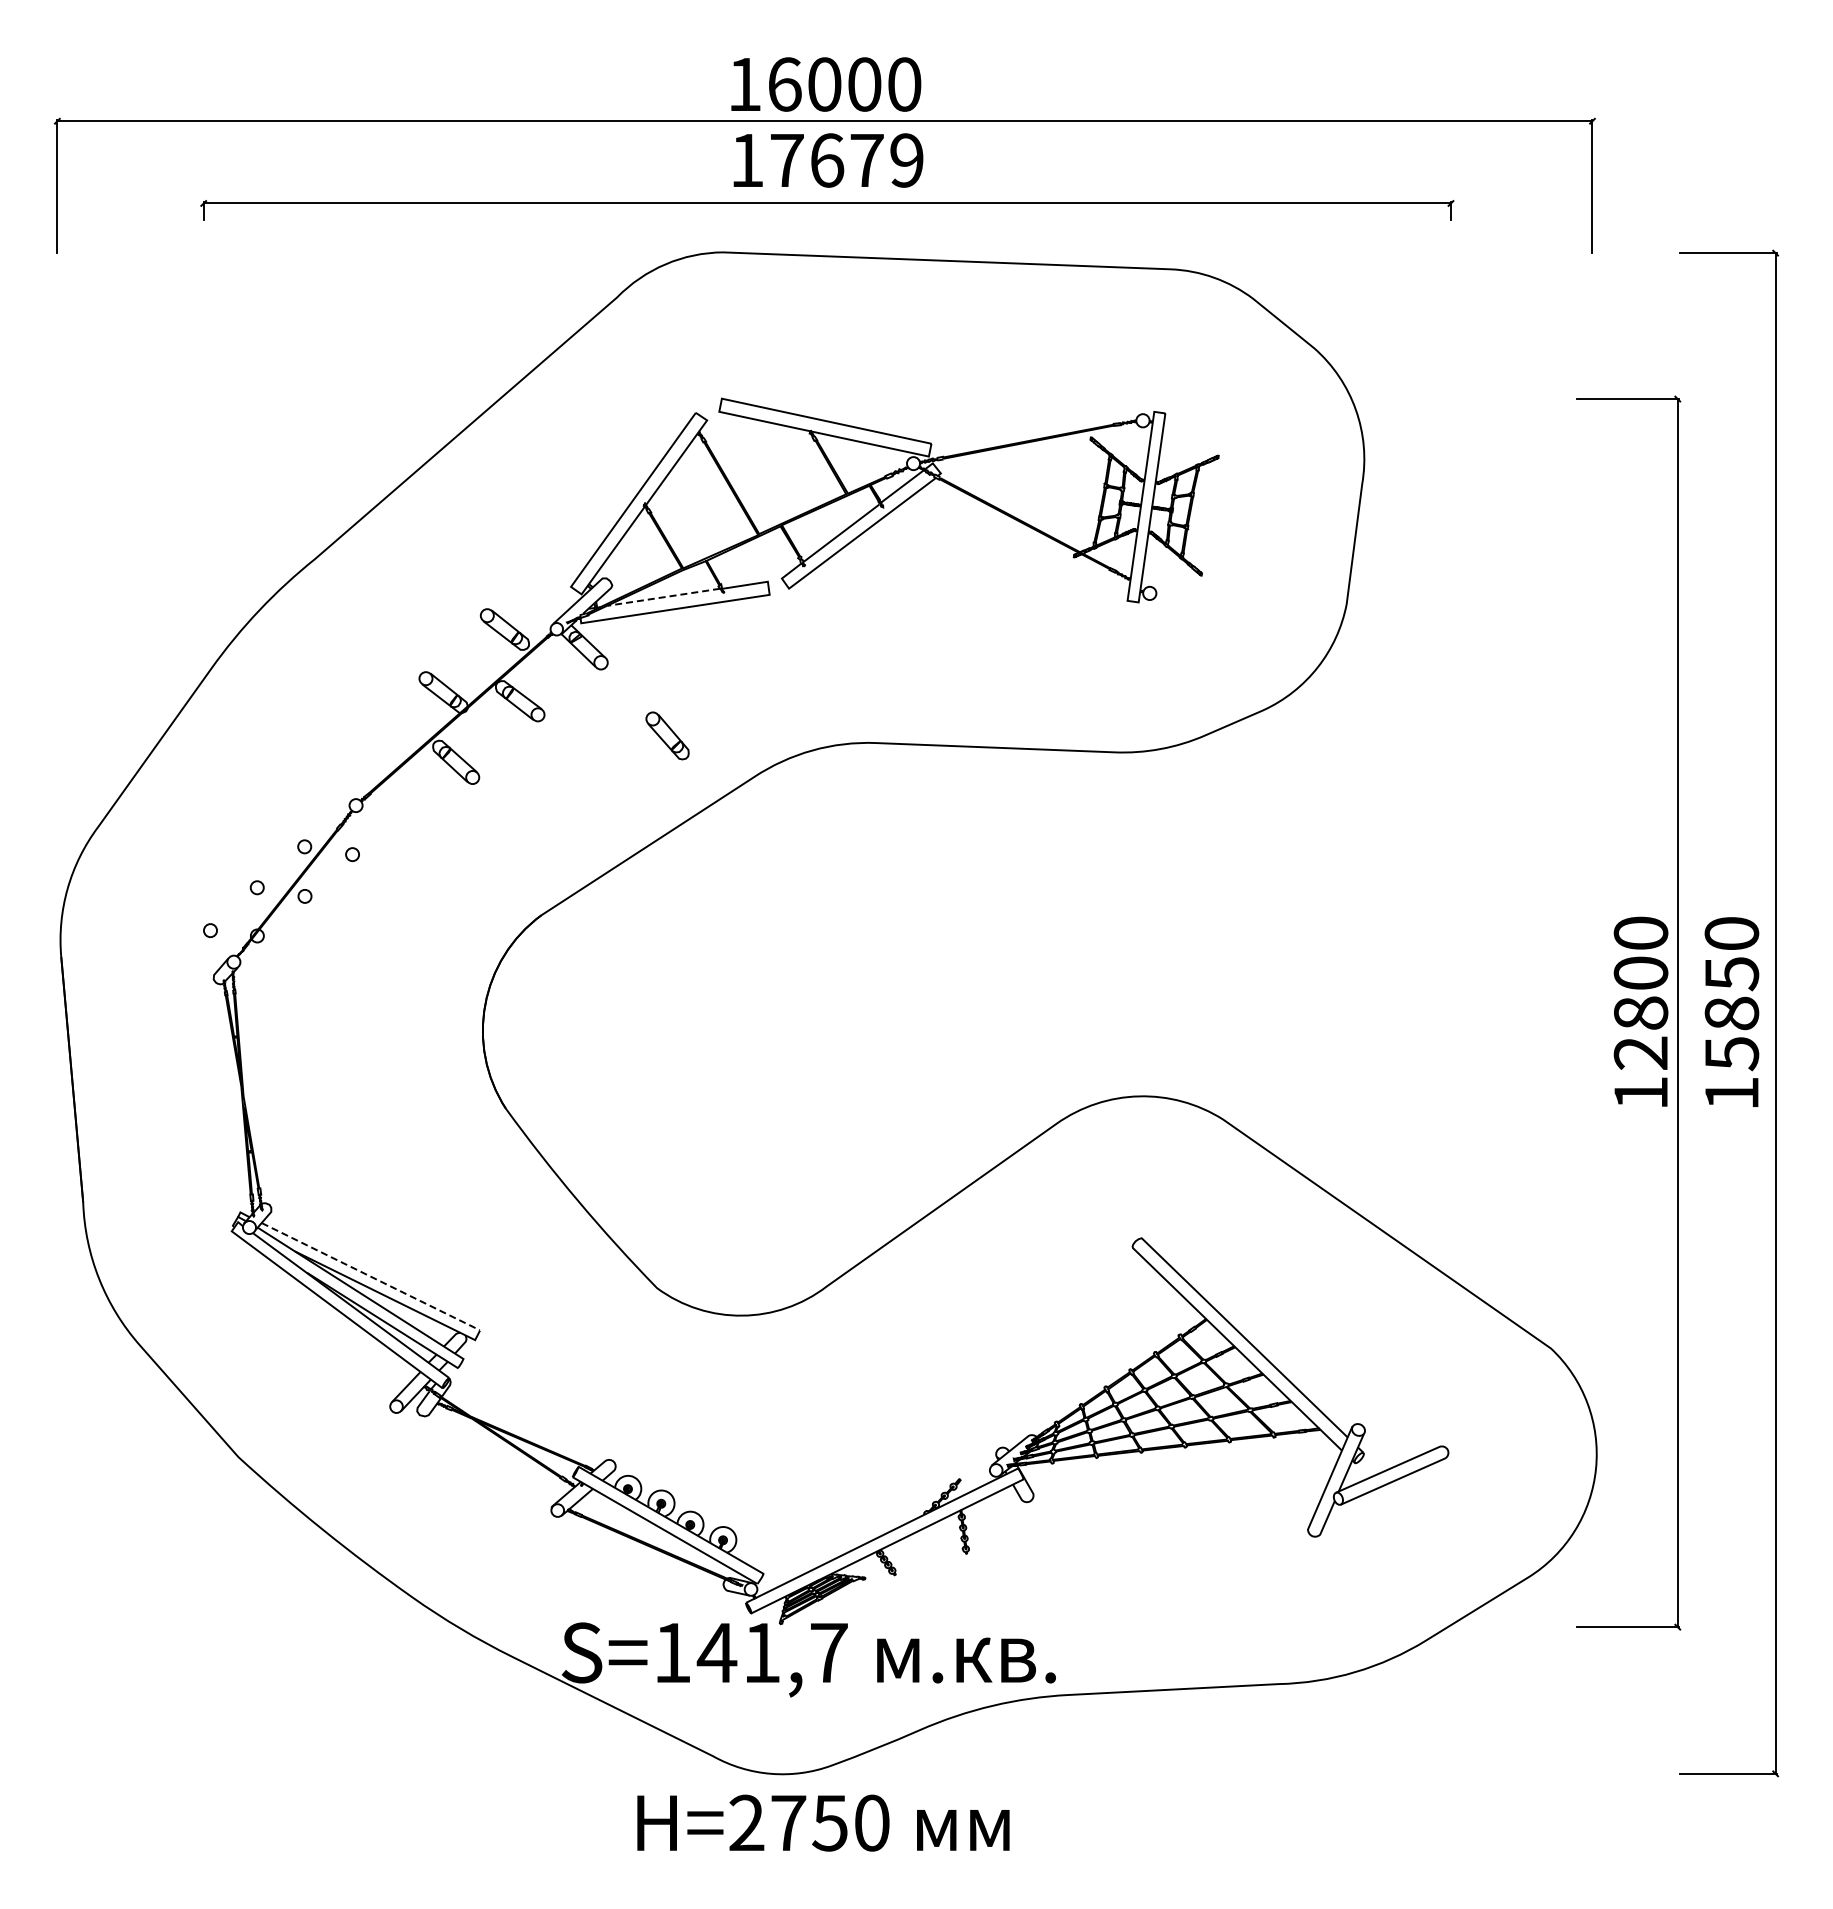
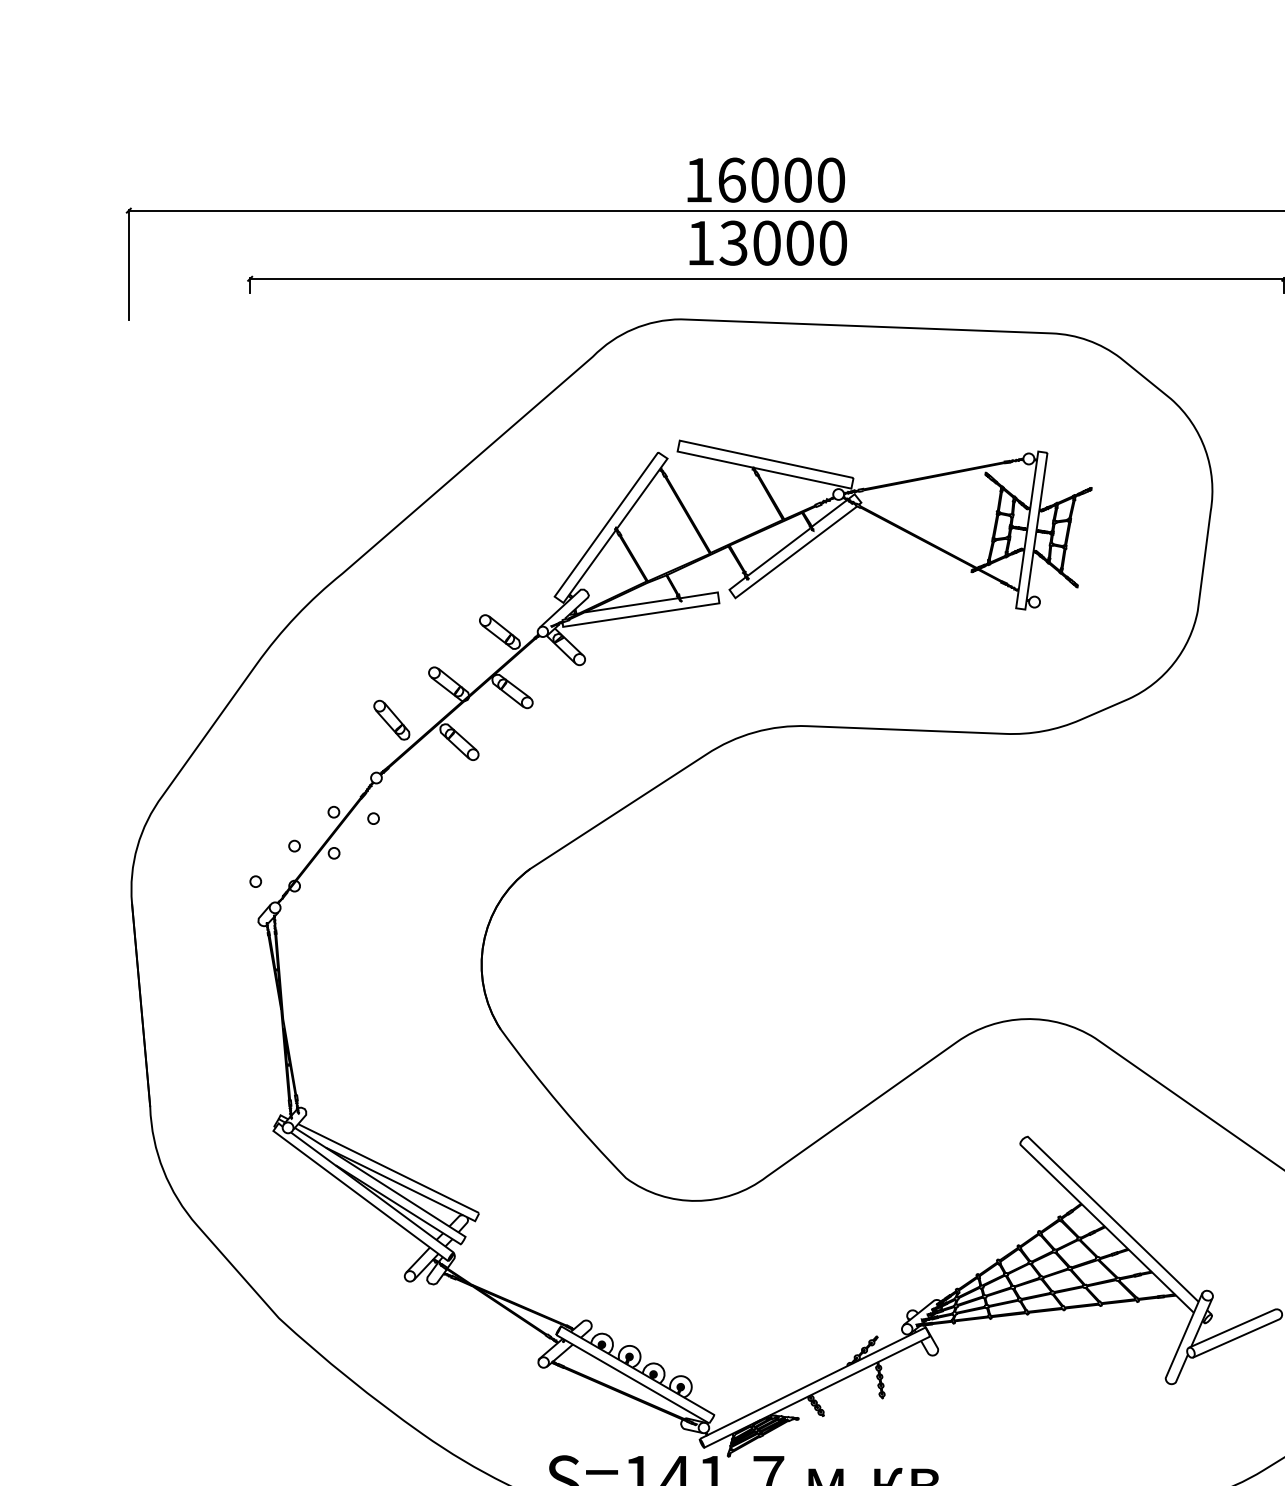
text: (846, 160) -> (783, 243), 17679 -> 13000
line: (663, 597) -> (631, 605), dashed -> solid
part: (667, 735) -> (391, 719), moved
line: (371, 1276) -> (389, 1168), dashed -> solid

